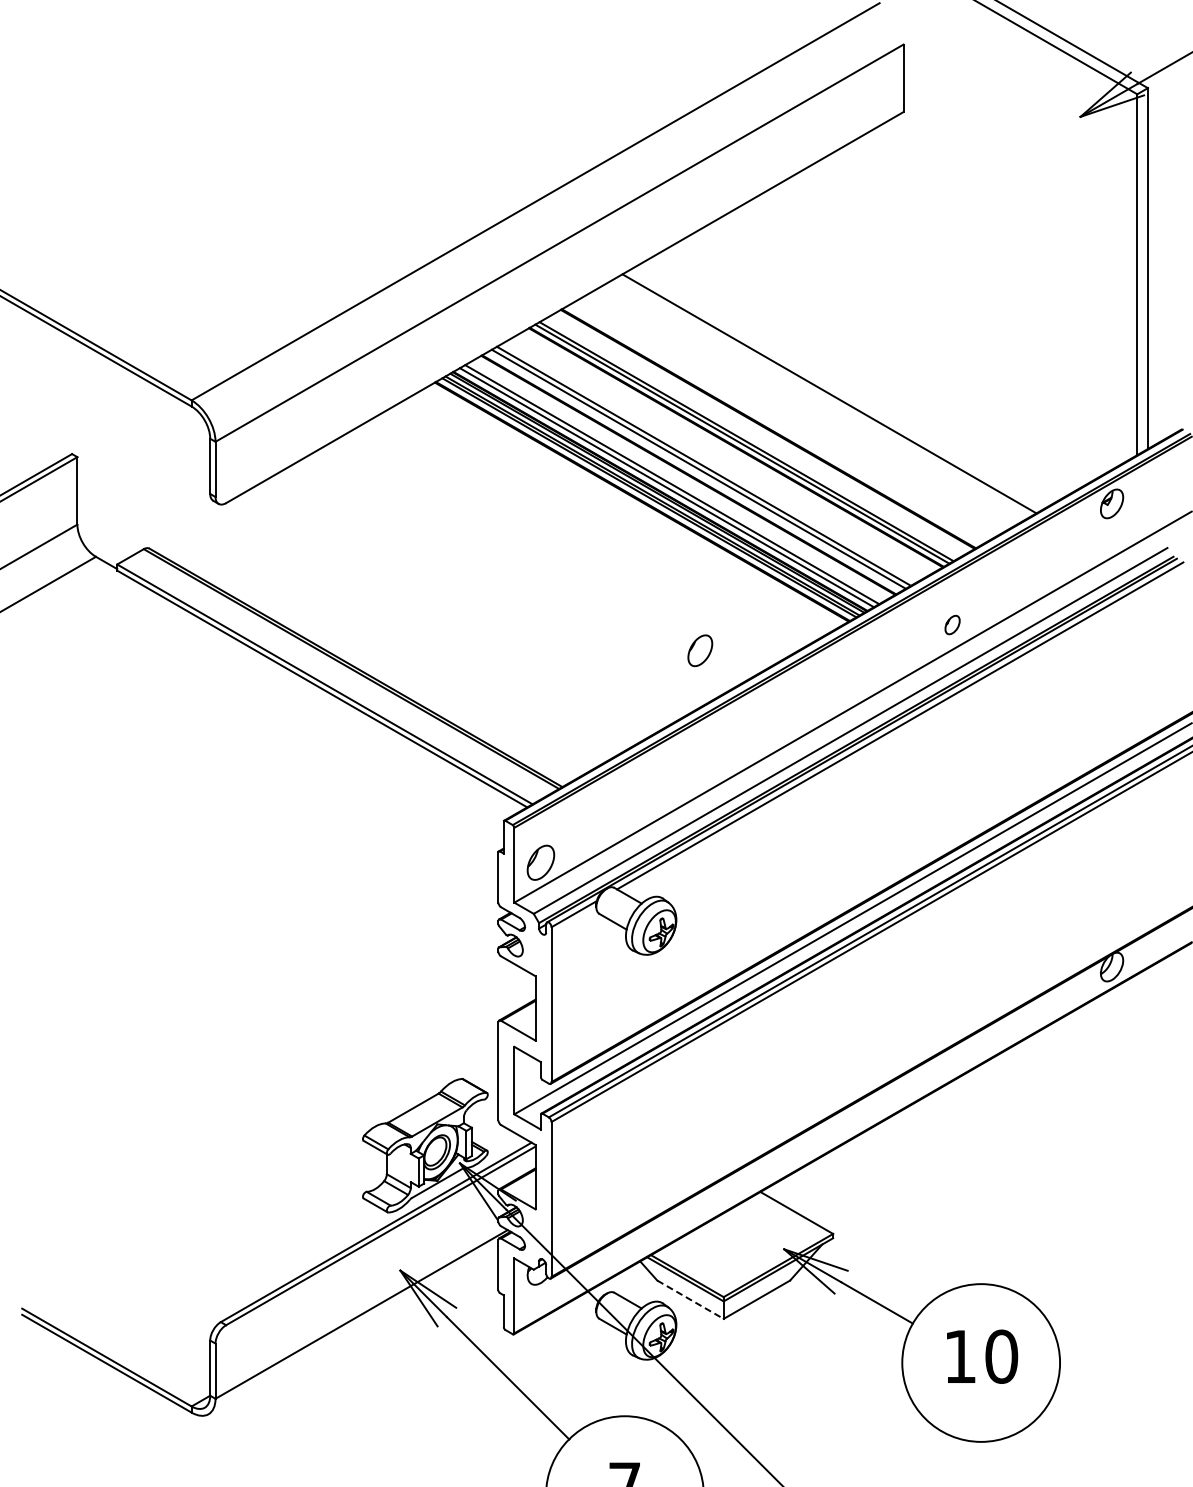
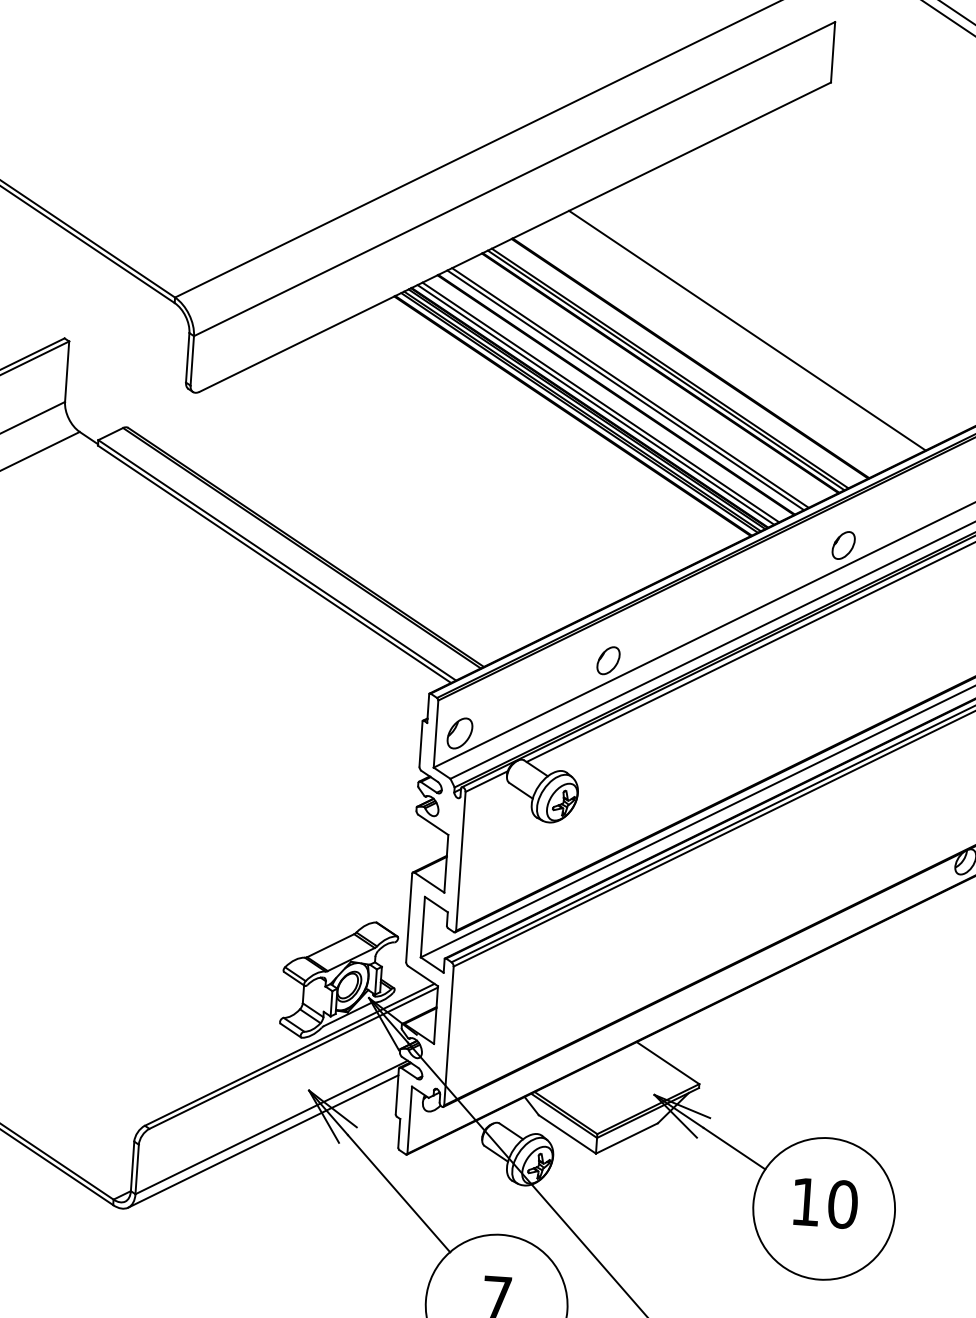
part: (952, 624) -> (843, 544), size x1.67
part: (700, 650) -> (608, 660), moved
line: (690, 1299) -> (567, 1134), dashed -> solid
line: (353, 1330) -> (263, 1141), added

